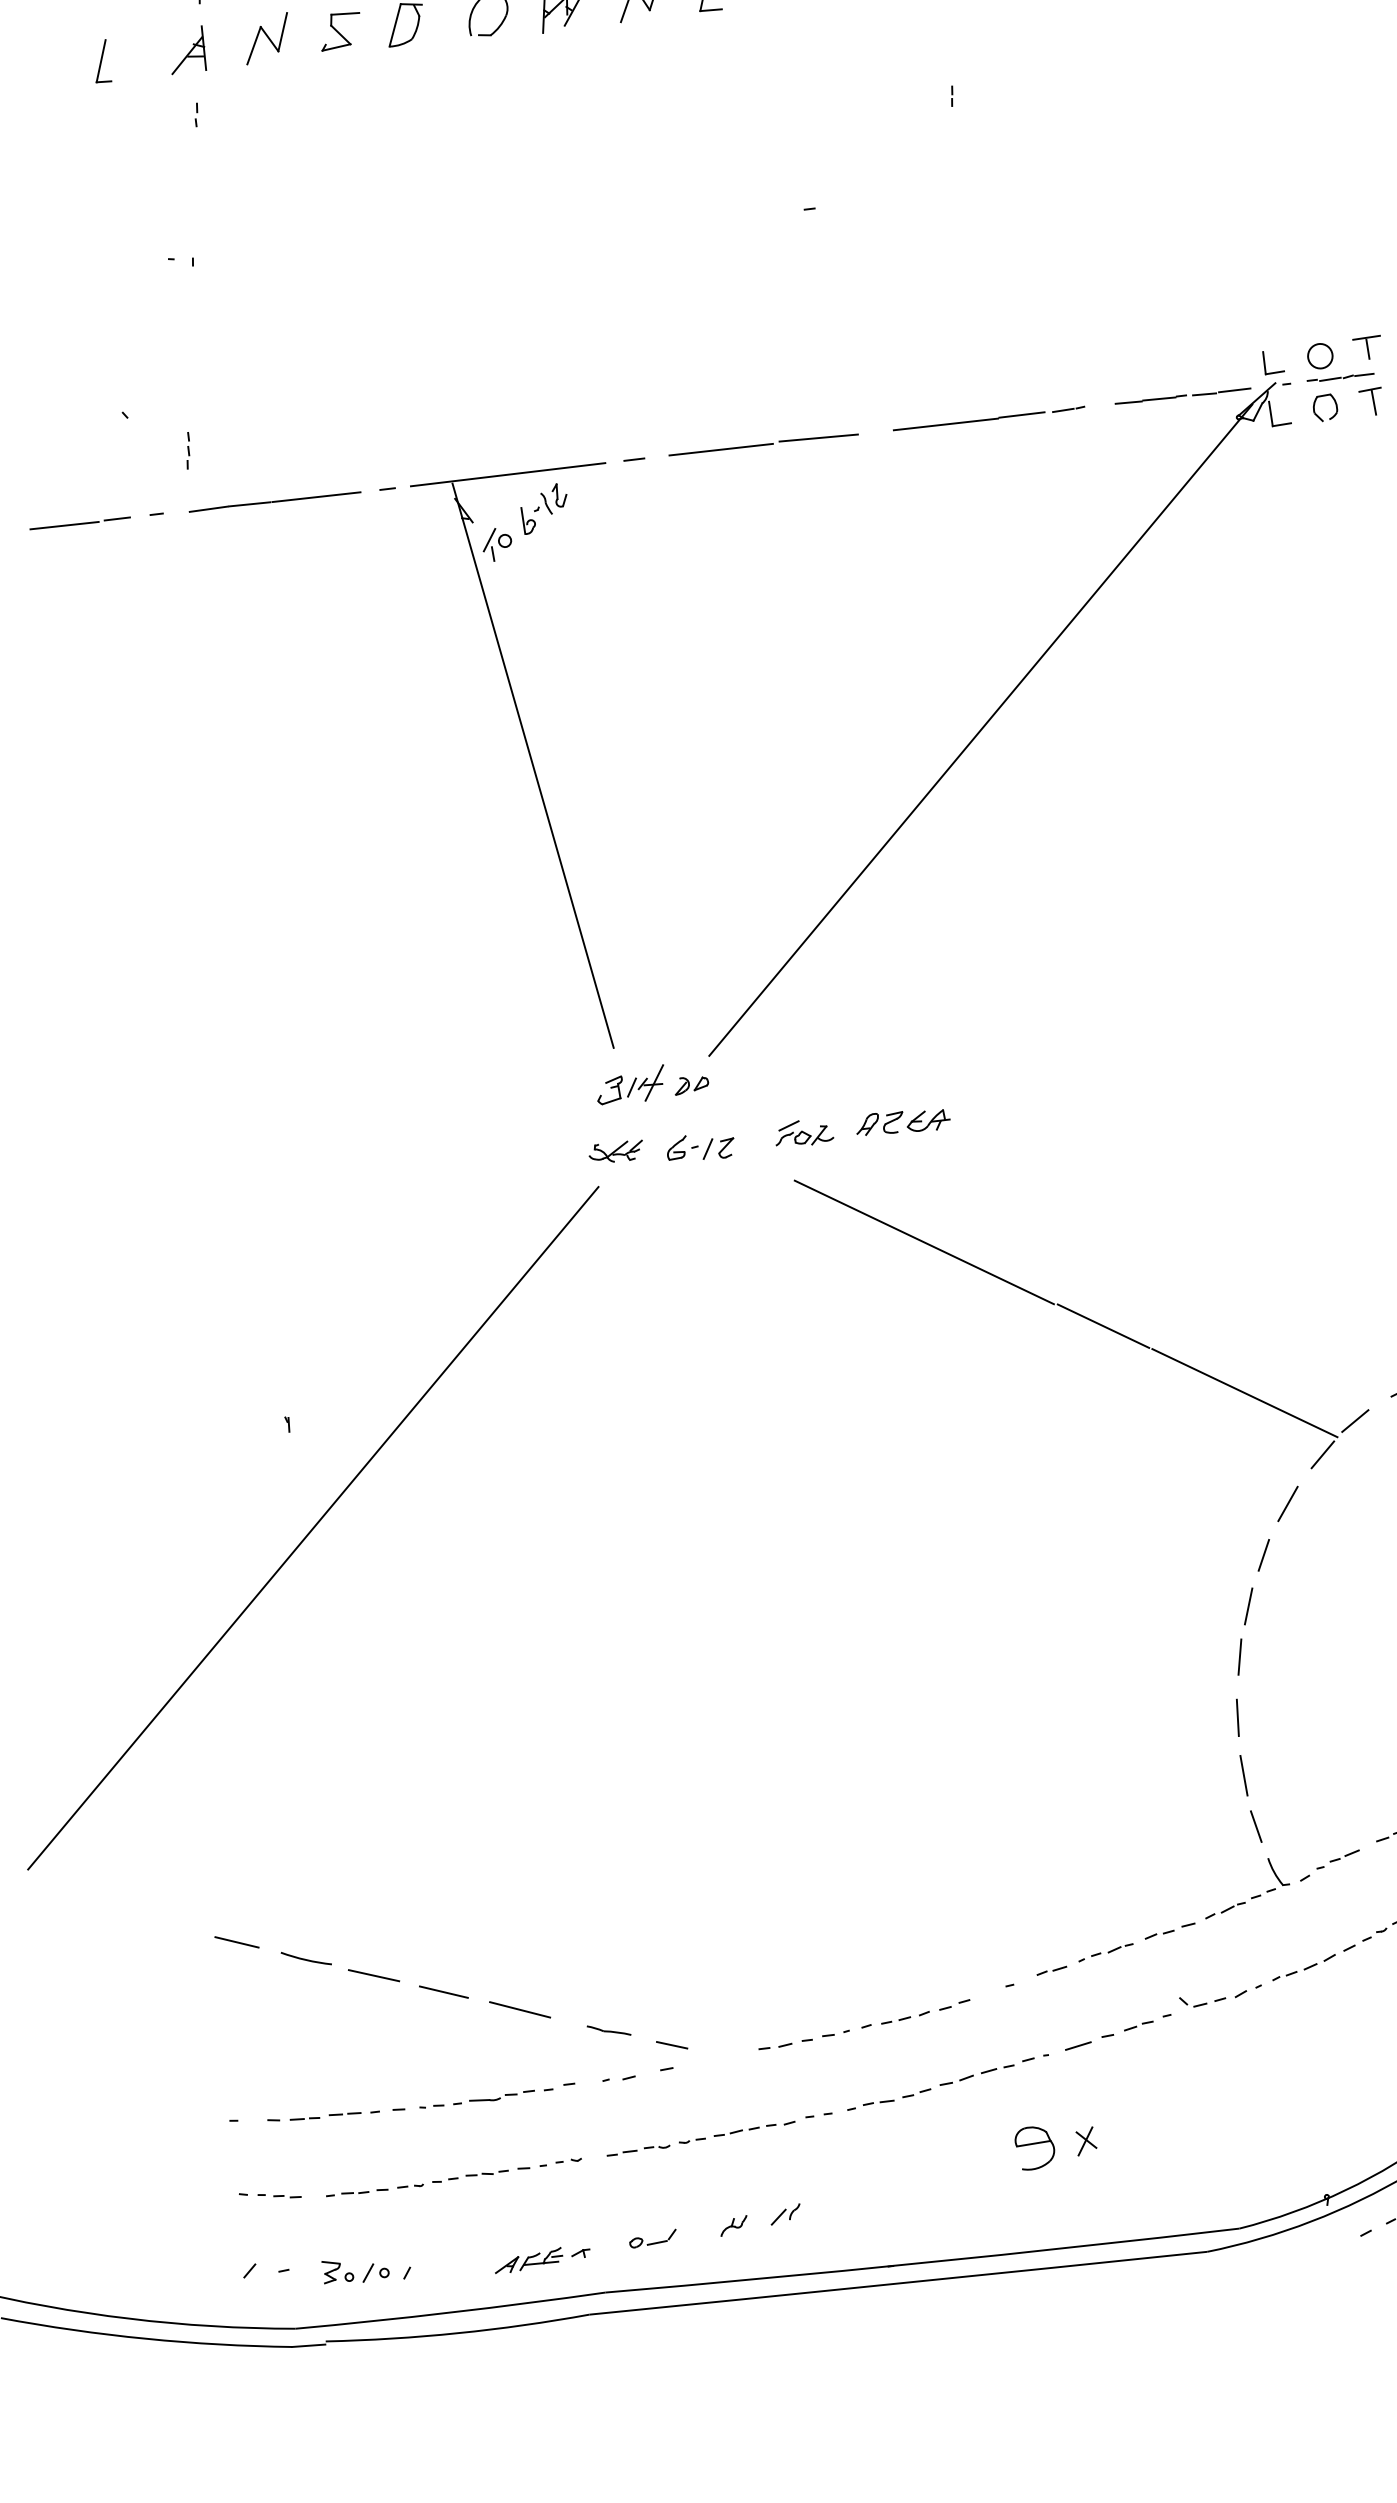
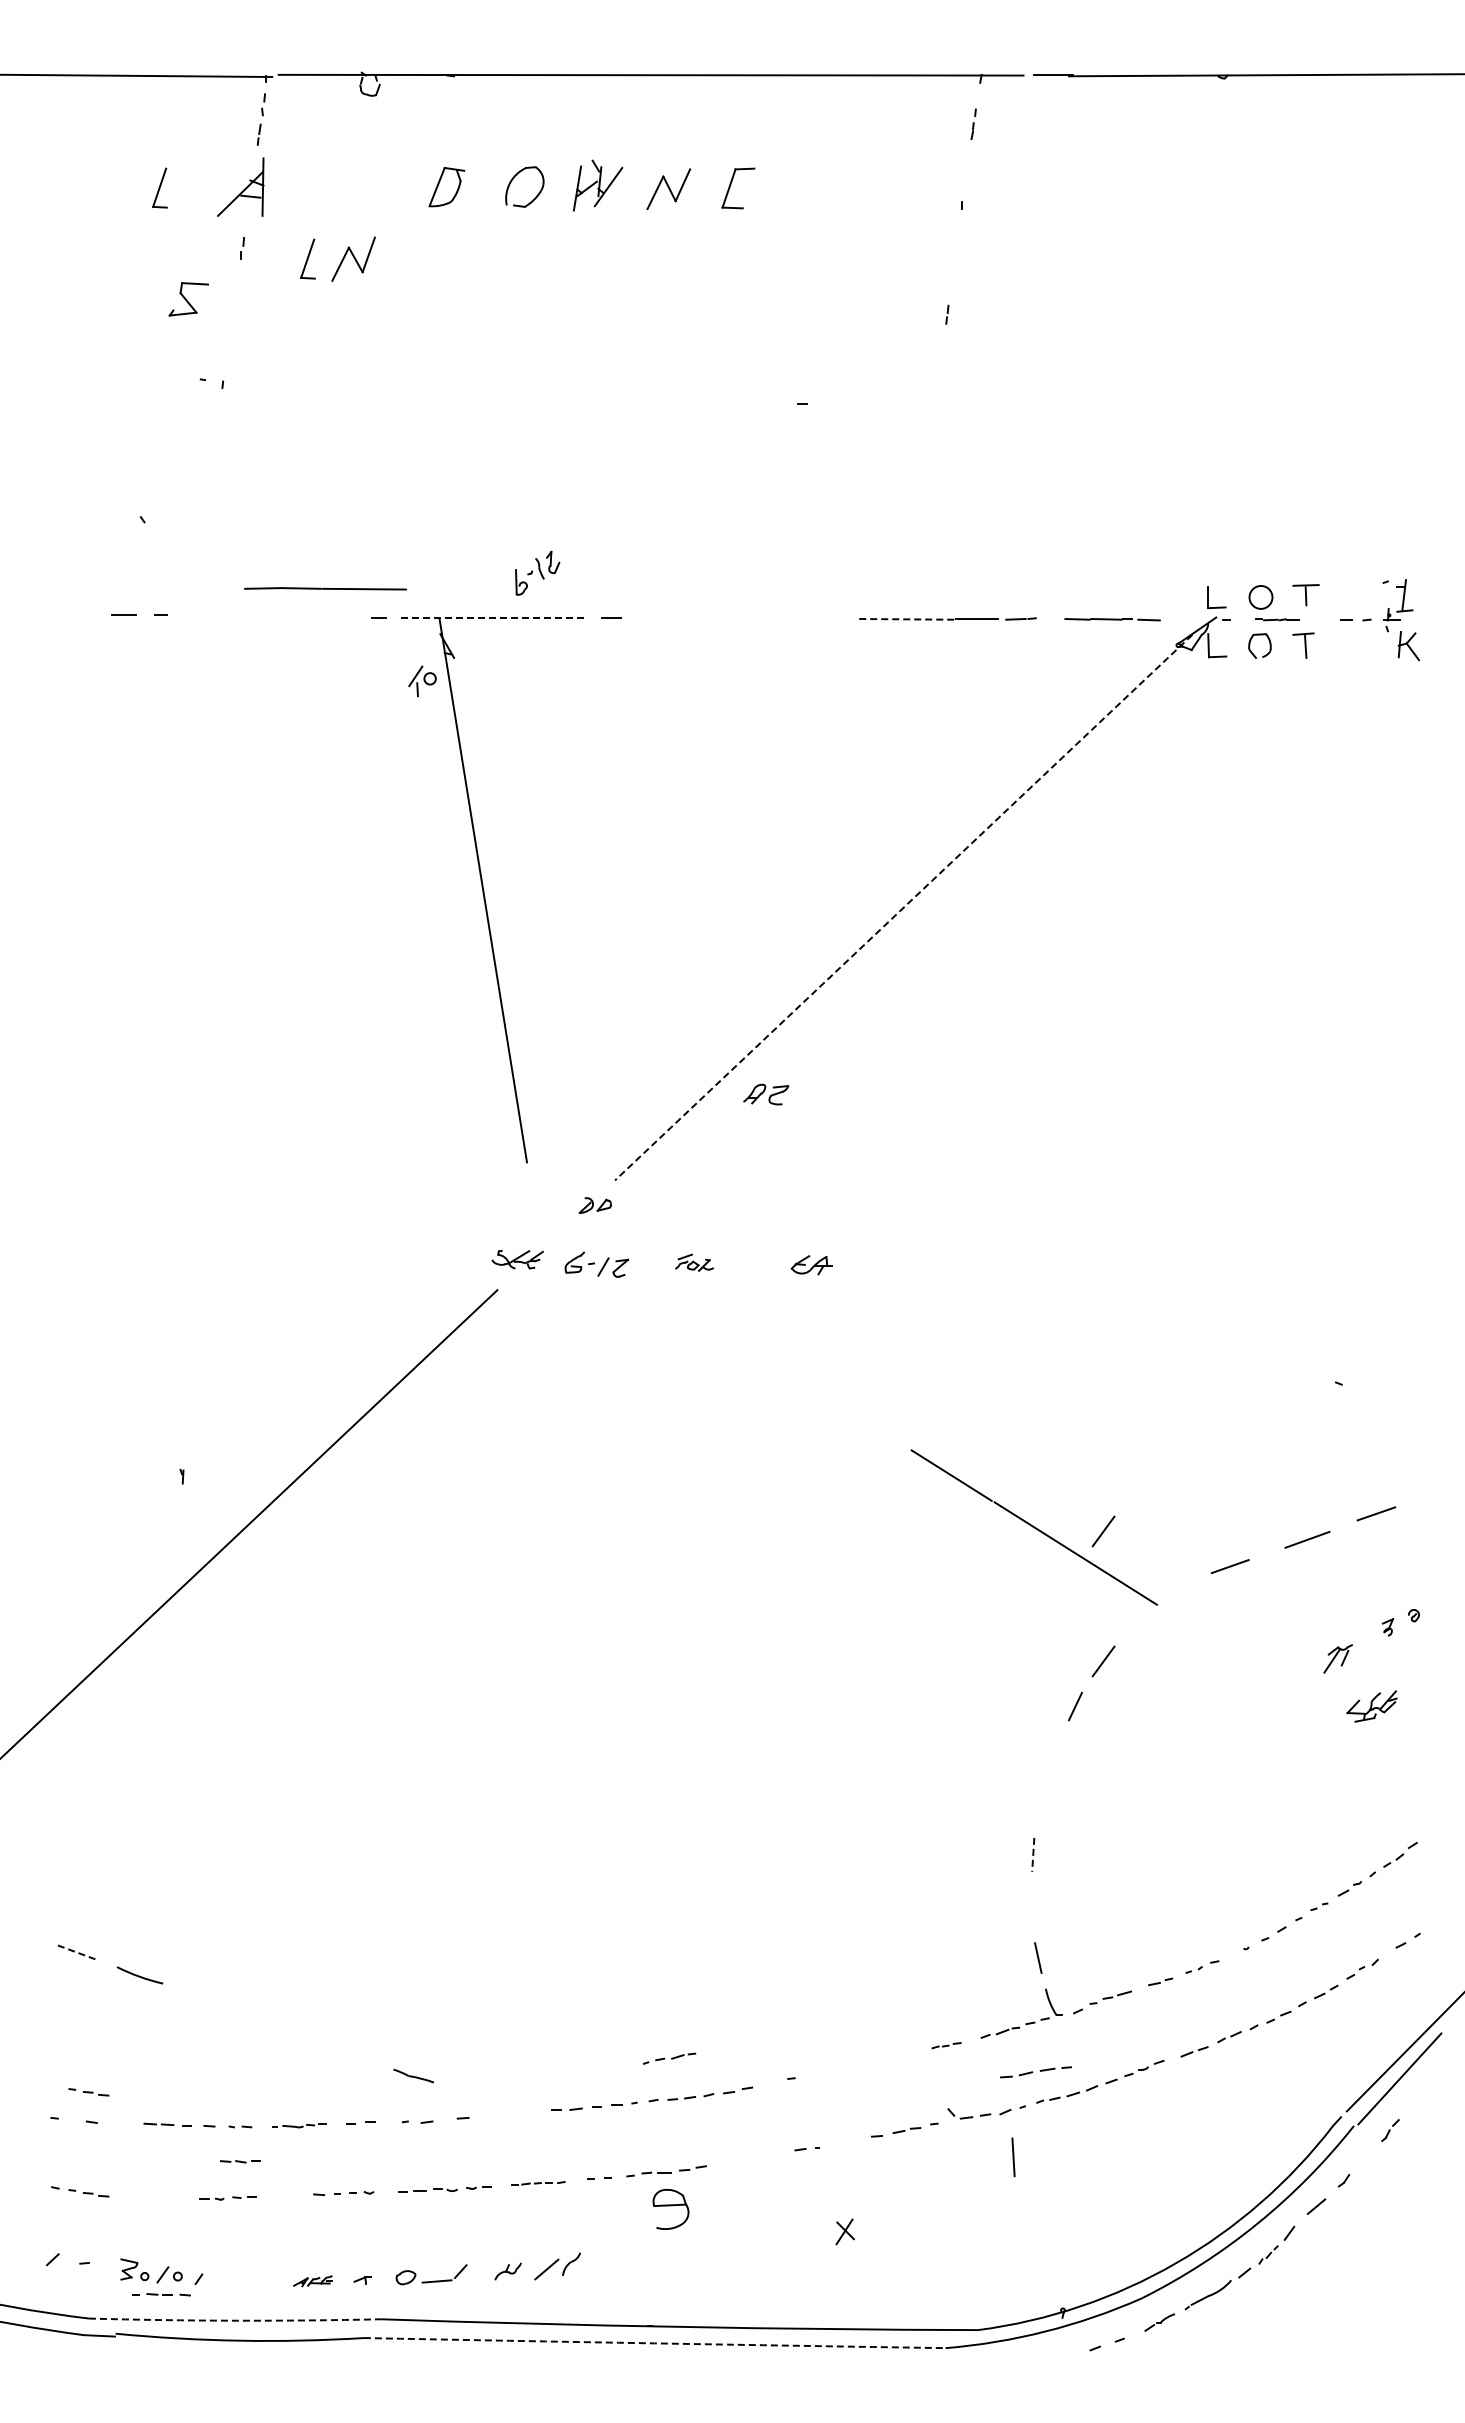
part: (340, 31) -> (188, 299), moved
part: (266, 37) -> (353, 258), moved
part: (186, 49) -> (240, 186), size x1.4
part: (266, 117) -> (307, 258), added
part: (1340, 377) -> (1277, 619), size x0.7
line: (1234, 390) -> (1177, 619), removed
line: (945, 424) -> (904, 619), solid -> dashed
line: (818, 437) -> (785, 617), removed
line: (721, 449) -> (693, 617), removed
part: (187, 450) -> (196, 559), removed
line: (508, 474) -> (492, 617), solid -> dashed
line: (274, 501) -> (325, 588), moved
part: (544, 507) -> (537, 572), moved
line: (64, 525) -> (74, 615), removed
part: (497, 544) -> (422, 681), moved
line: (980, 731) -> (903, 908), solid -> dashed
part: (630, 1085) -> (538, 1199), removed
part: (880, 1123) -> (766, 1094), moved
part: (803, 1132) -> (694, 1262), size x0.7
line: (924, 1242) -> (794, 1377), removed
line: (1271, 1366) -> (1103, 1531), added
line: (1355, 1420) -> (1175, 1591), removed
line: (1322, 1454) -> (1141, 1619), removed
line: (1248, 1606) -> (1055, 1752), removed
line: (1239, 1657) -> (1041, 1798), removed
line: (1238, 1717) -> (1033, 1854), solid -> dashed
line: (1243, 1774) -> (1013, 2156), moved
part: (1170, 1930) -> (946, 2045), size x0.6
line: (237, 1942) -> (77, 1952), solid -> dashed
part: (1105, 1952) -> (669, 2058), moved
part: (1051, 1970) -> (831, 2069), removed
line: (373, 1975) -> (200, 1998), removed
line: (442, 1991) -> (263, 2021), removed
line: (520, 2009) -> (333, 2046), removed
line: (671, 2045) -> (470, 2096), removed
line: (1078, 2046) -> (848, 2142), removed
part: (976, 2075) -> (1035, 2072), moved
part: (266, 2089) -> (88, 2092), added
part: (493, 2097) -> (298, 2125), size x0.7
line: (304, 2118) -> (120, 2123), removed
part: (753, 2128) -> (537, 2183), size x0.7
part: (1034, 2147) -> (670, 2208), moved
part: (487, 2173) -> (240, 2161), moved
part: (357, 2192) -> (161, 2294), moved
part: (785, 2214) -> (557, 2266), size x1.6
part: (653, 2238) -> (431, 2274), size x1.6
part: (527, 2260) -> (312, 2280), size x0.6
arc: (898, 2283) -> (654, 2343), solid -> dashed
arc: (451, 2312) -> (235, 2320), solid -> dashed

